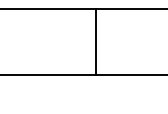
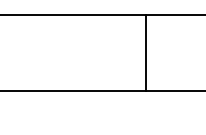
line: (95, 42) -> (145, 53), moved

